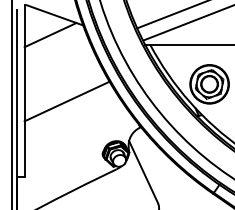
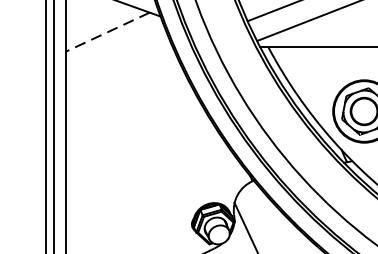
line: (50, 35) -> (107, 32), solid -> dashed
line: (66, 101) -> (133, 139), removed

